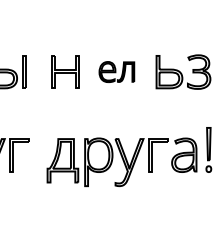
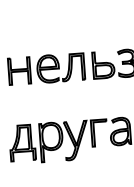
part: (116, 71) -> (60, 67), size x1.67

